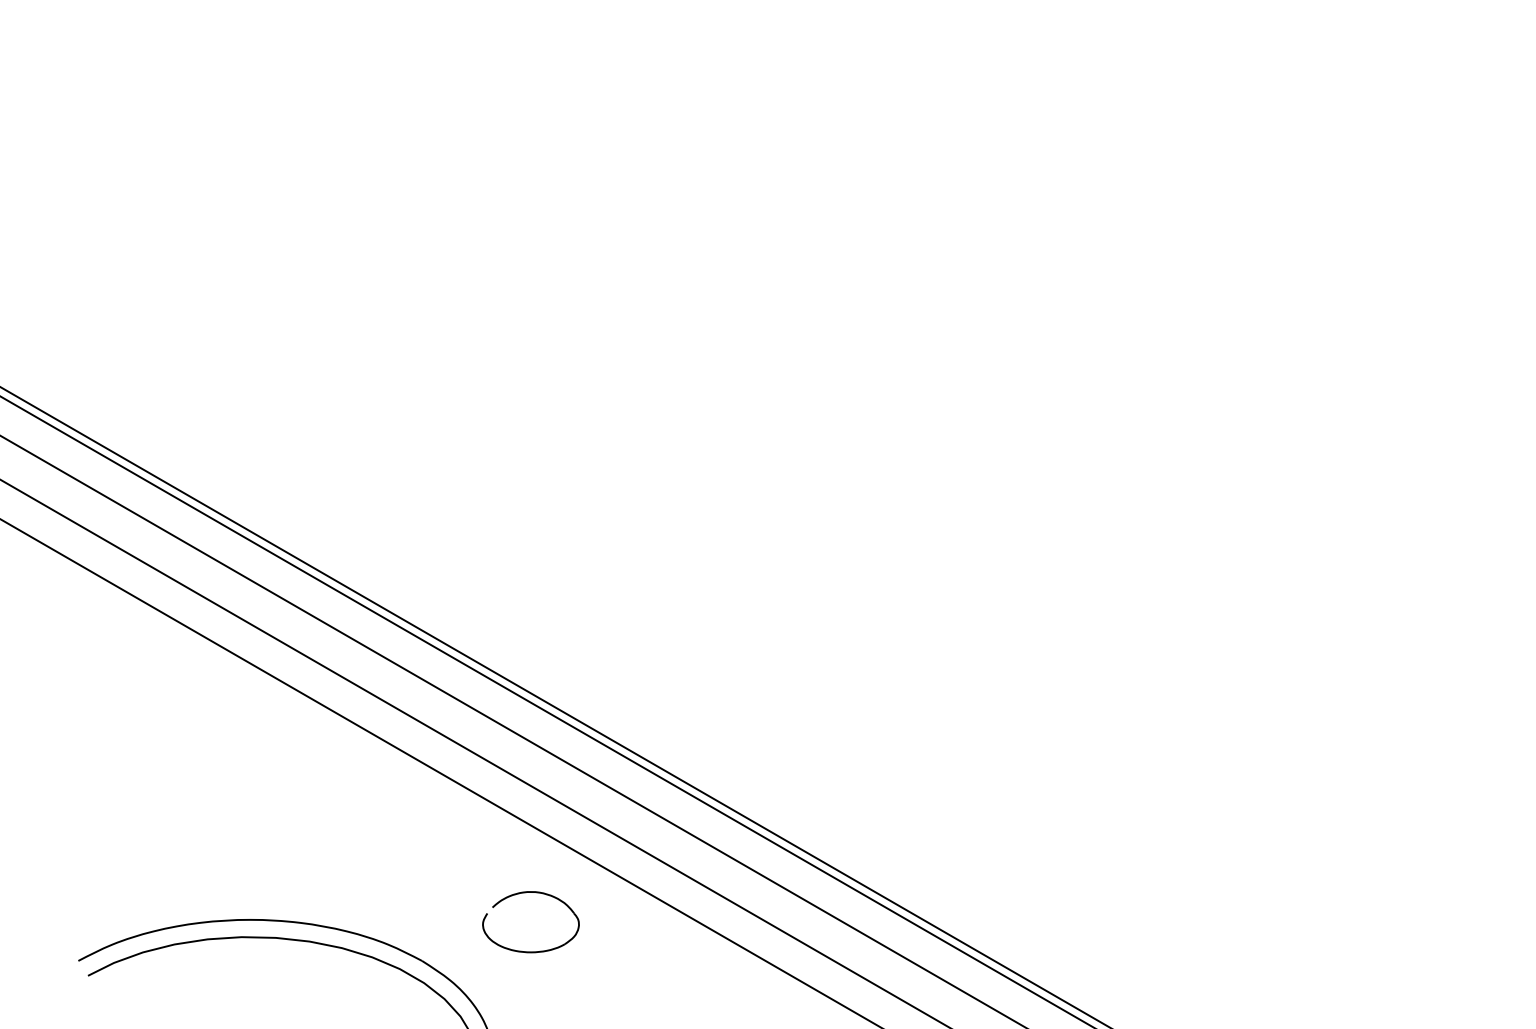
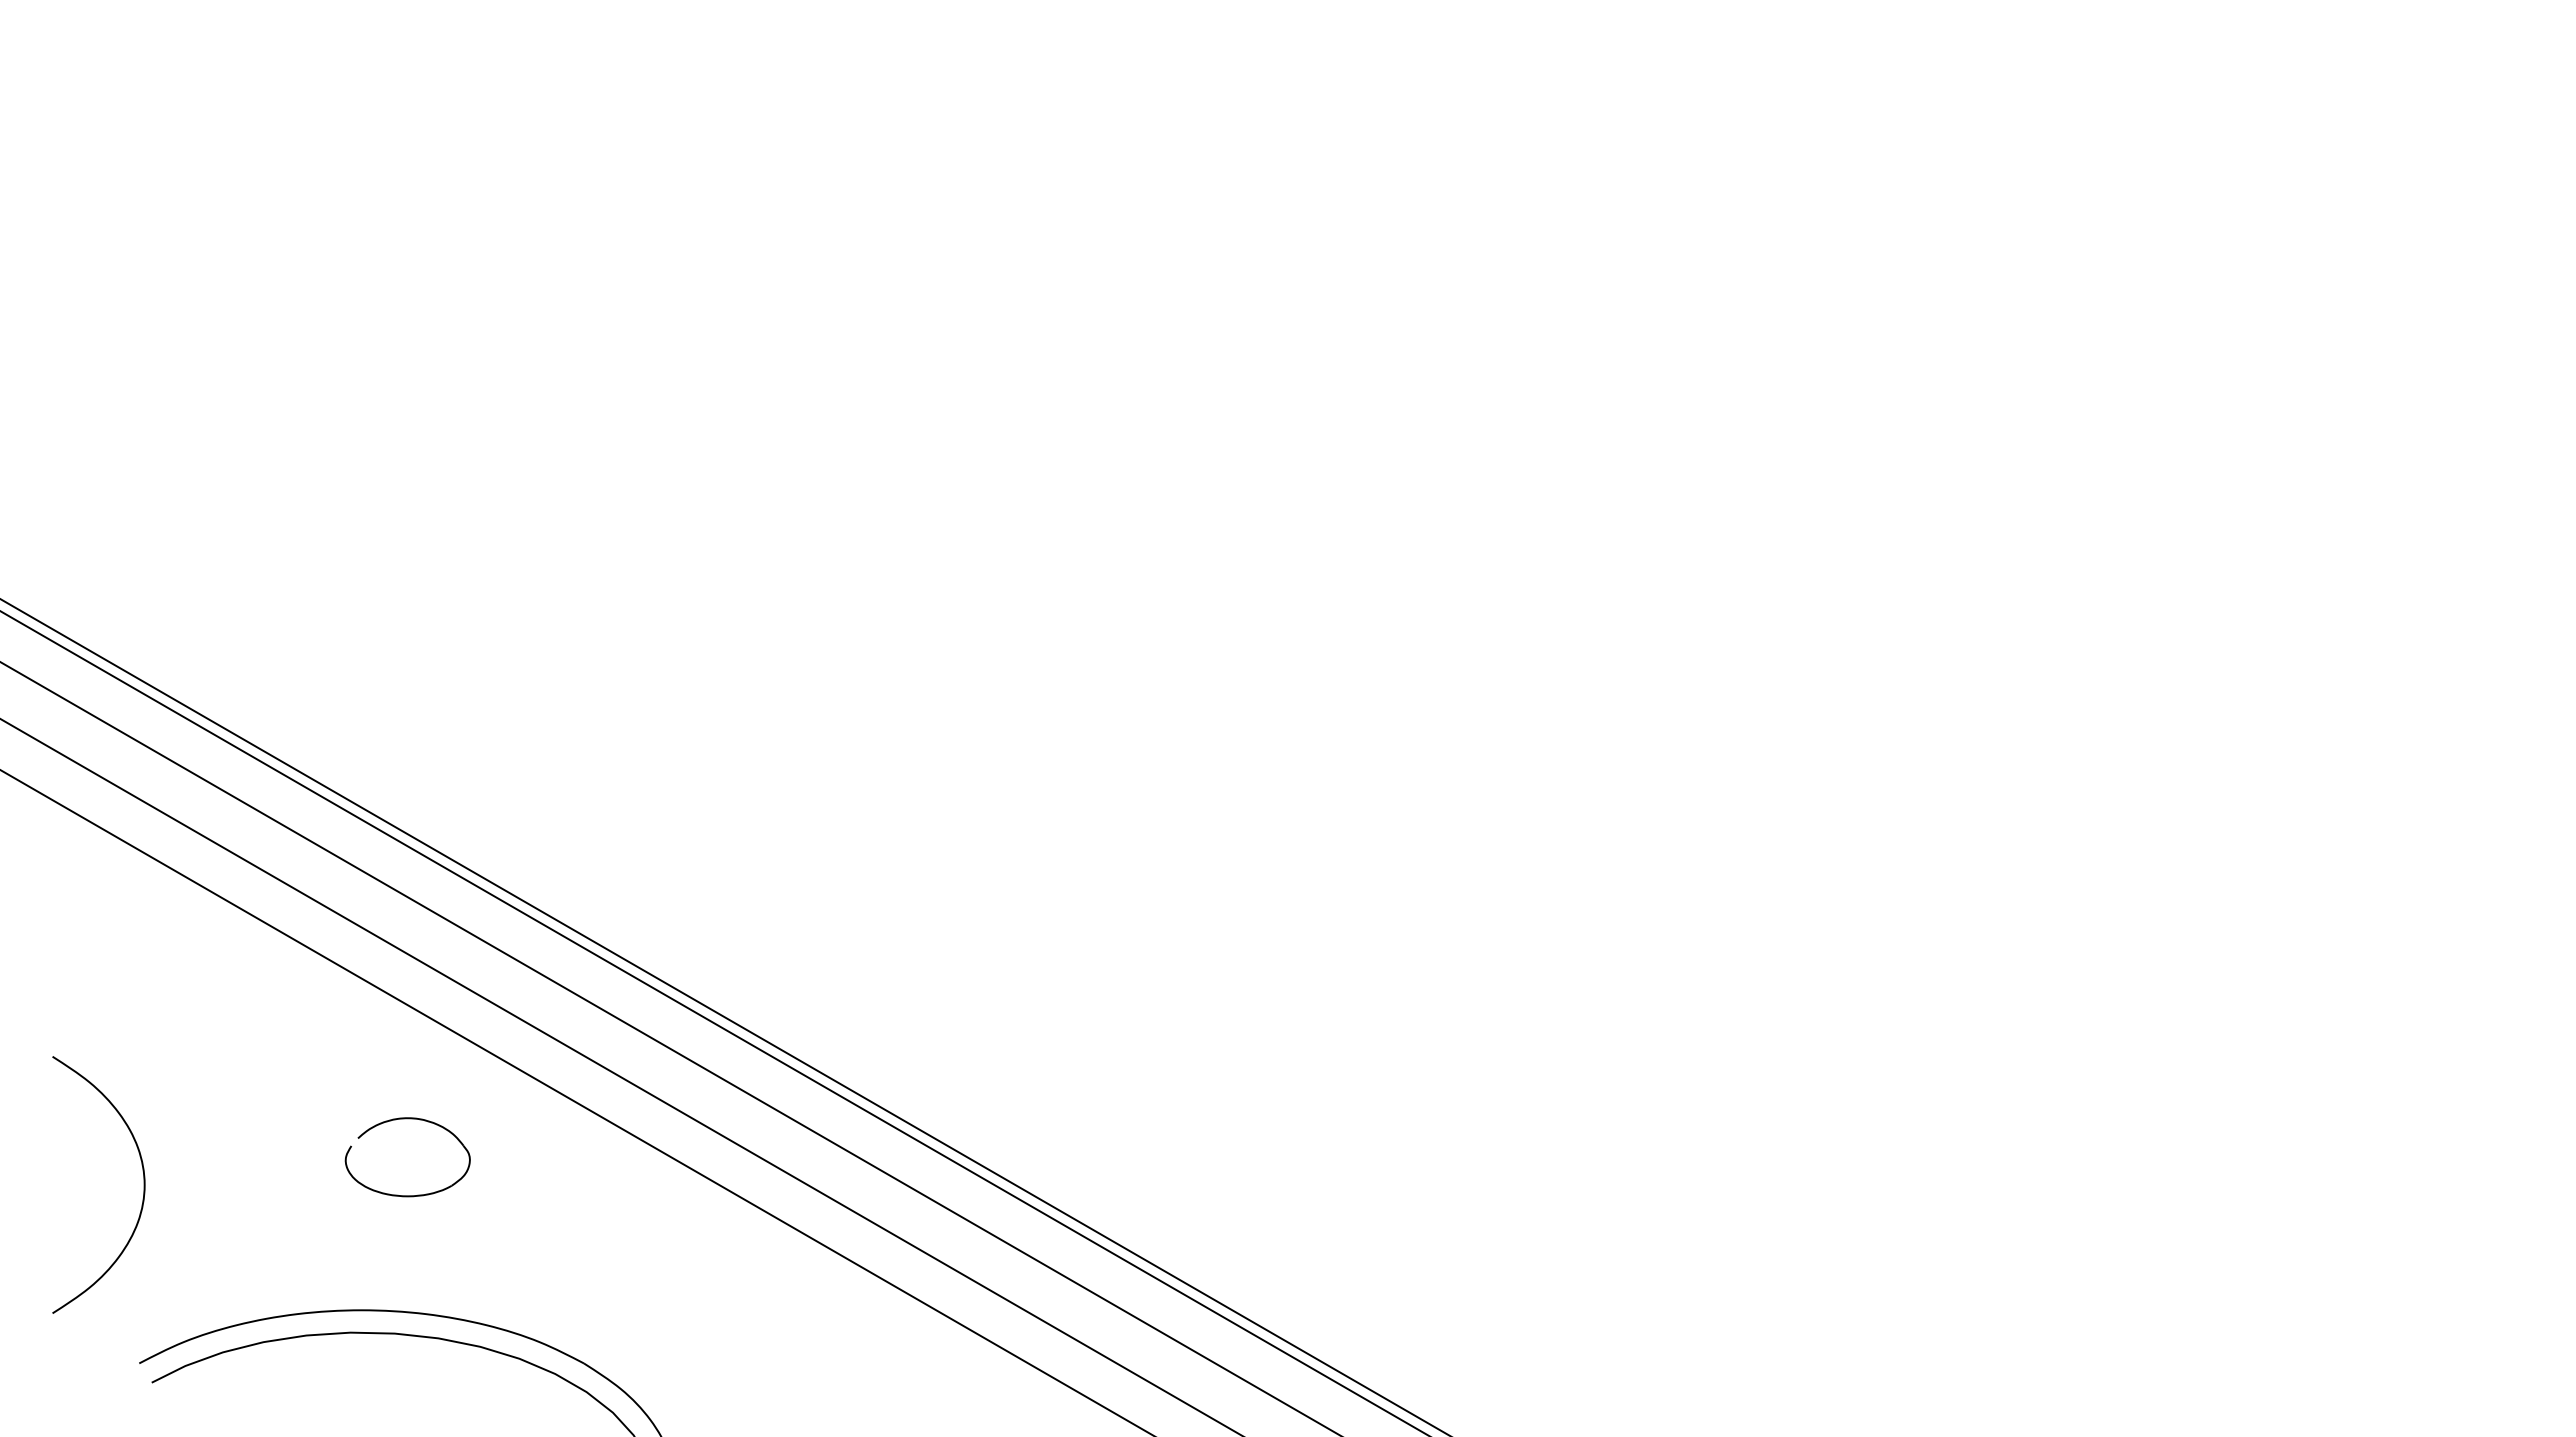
curve: (81, 822) -> (143, 1184), added
part: (530, 892) -> (407, 1119), moved

